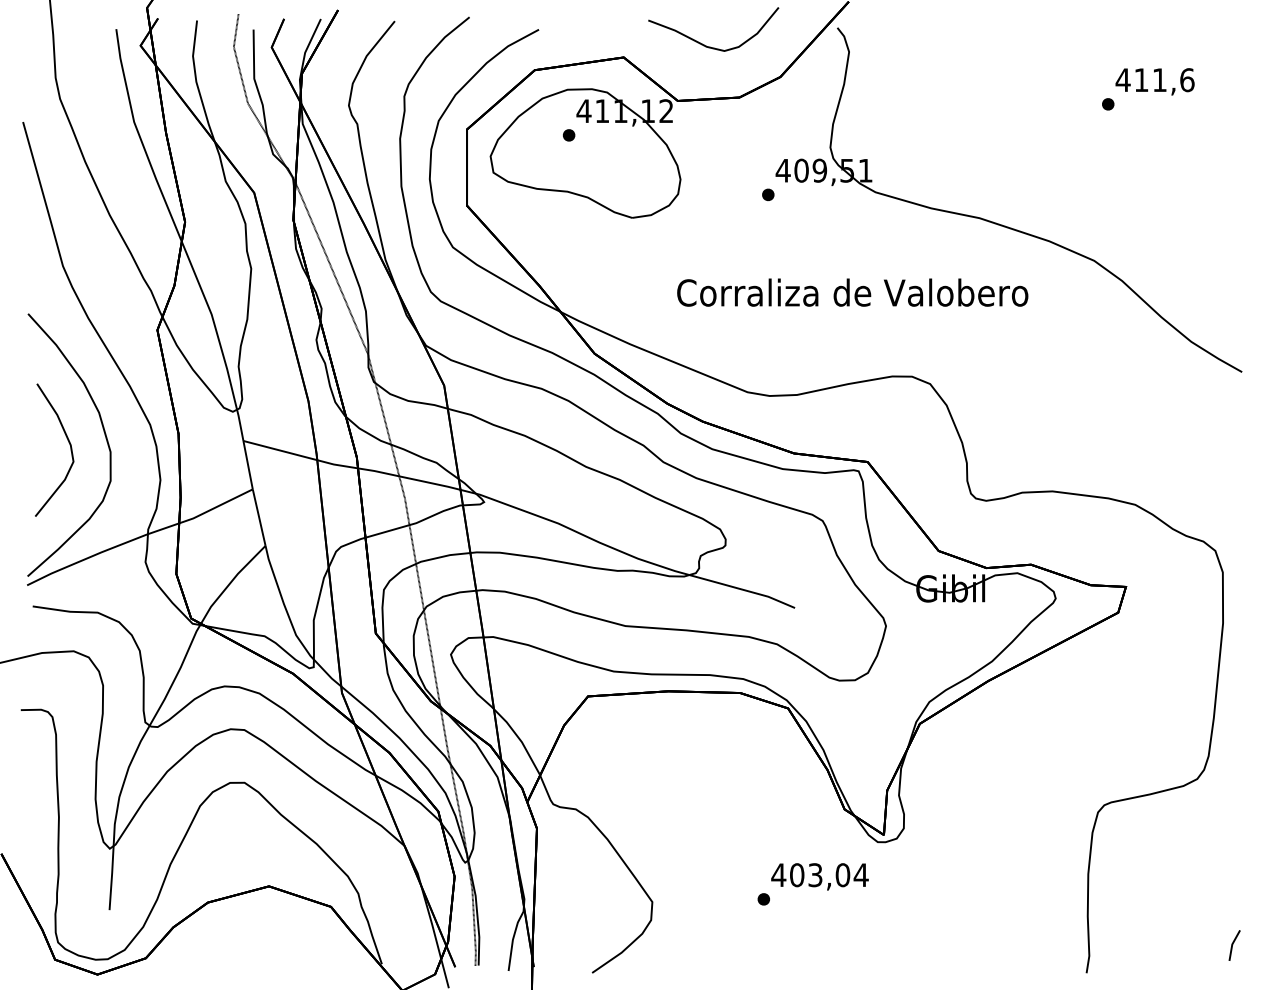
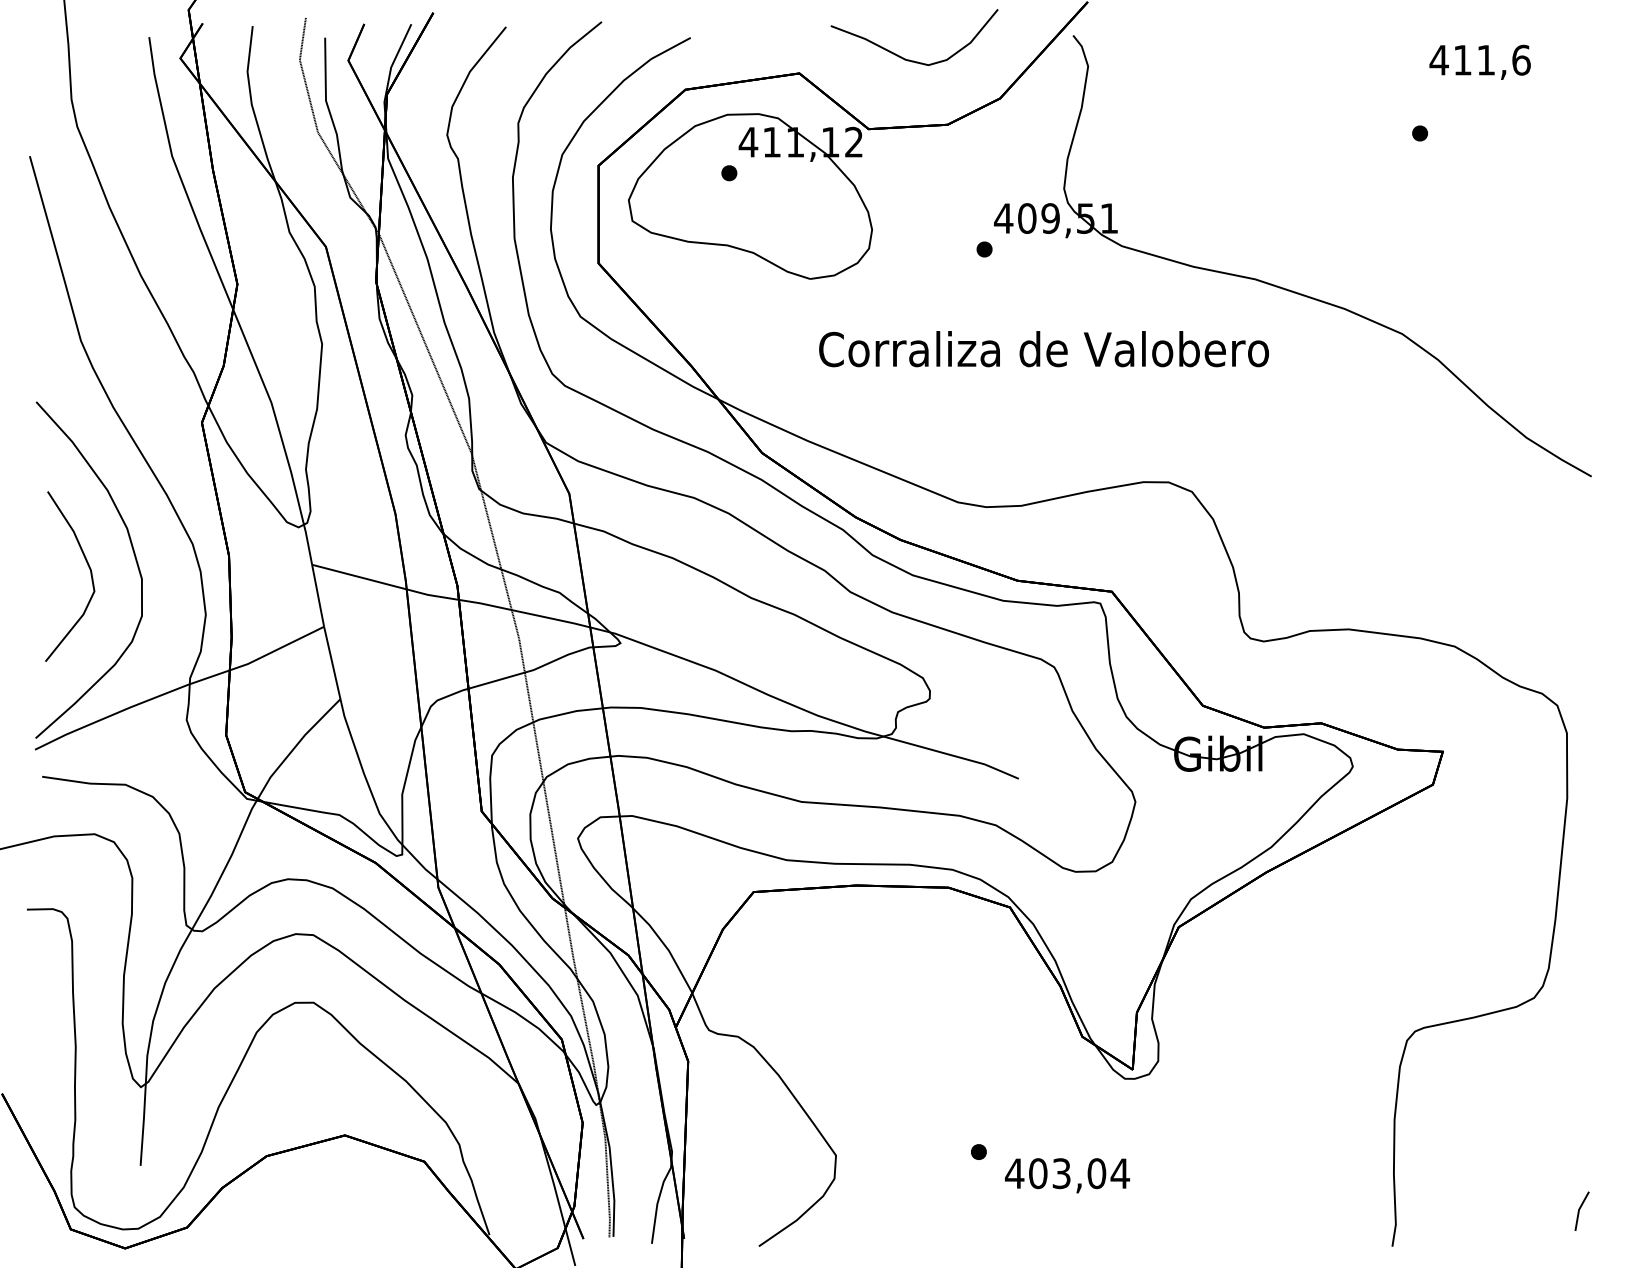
text: (1154, 81) -> (1479, 61), moved
text: (852, 292) -> (1043, 348), moved
text: (819, 876) -> (1066, 1175), moved

